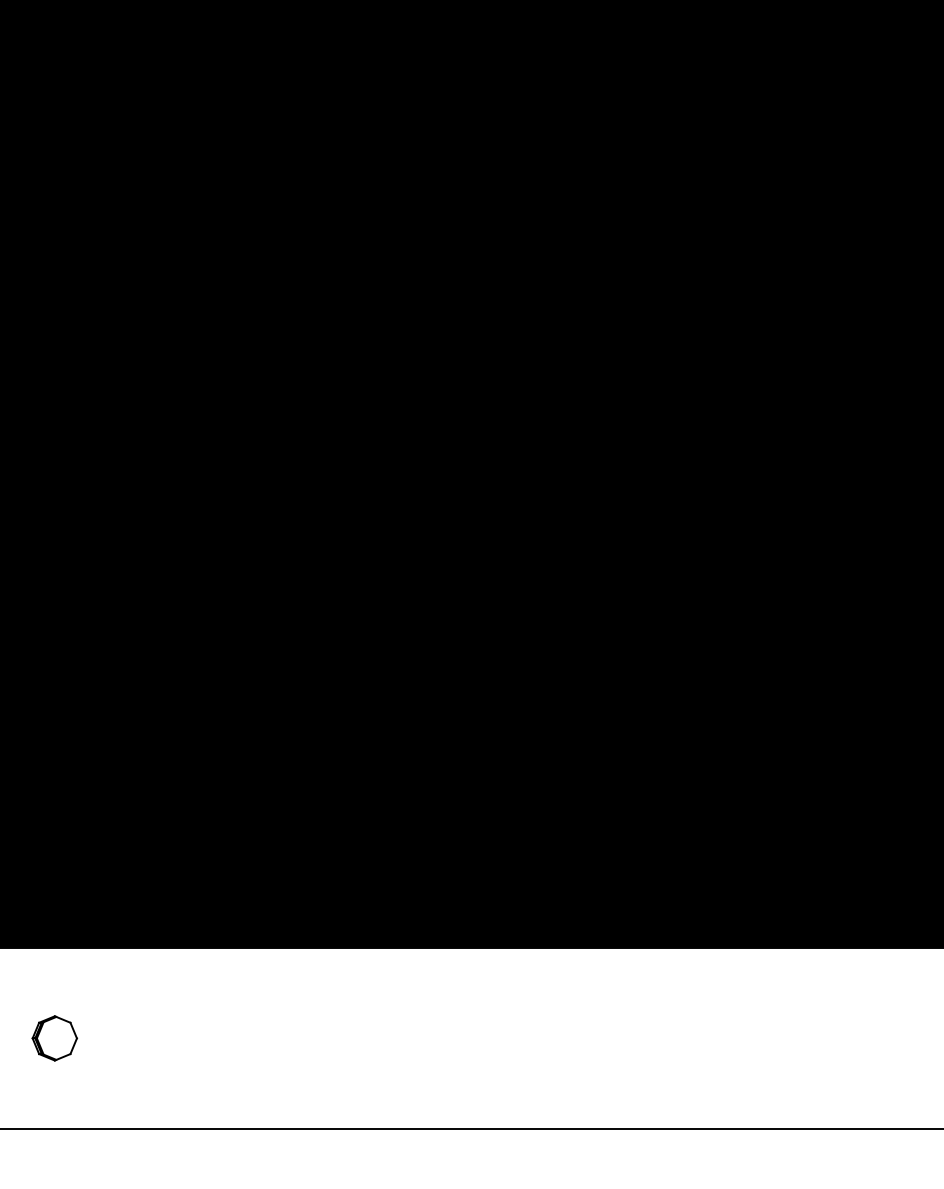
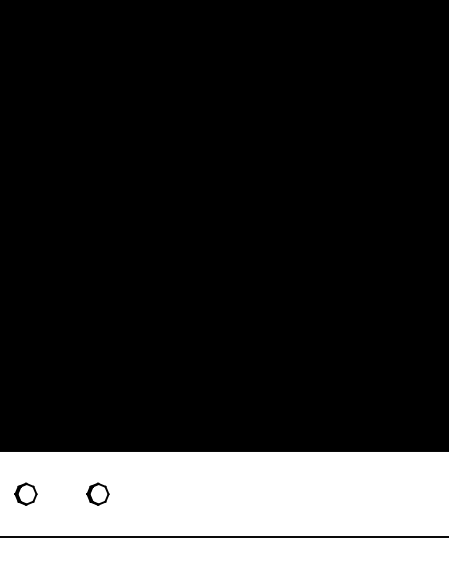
part: (205, 1036) -> (97, 493), added

